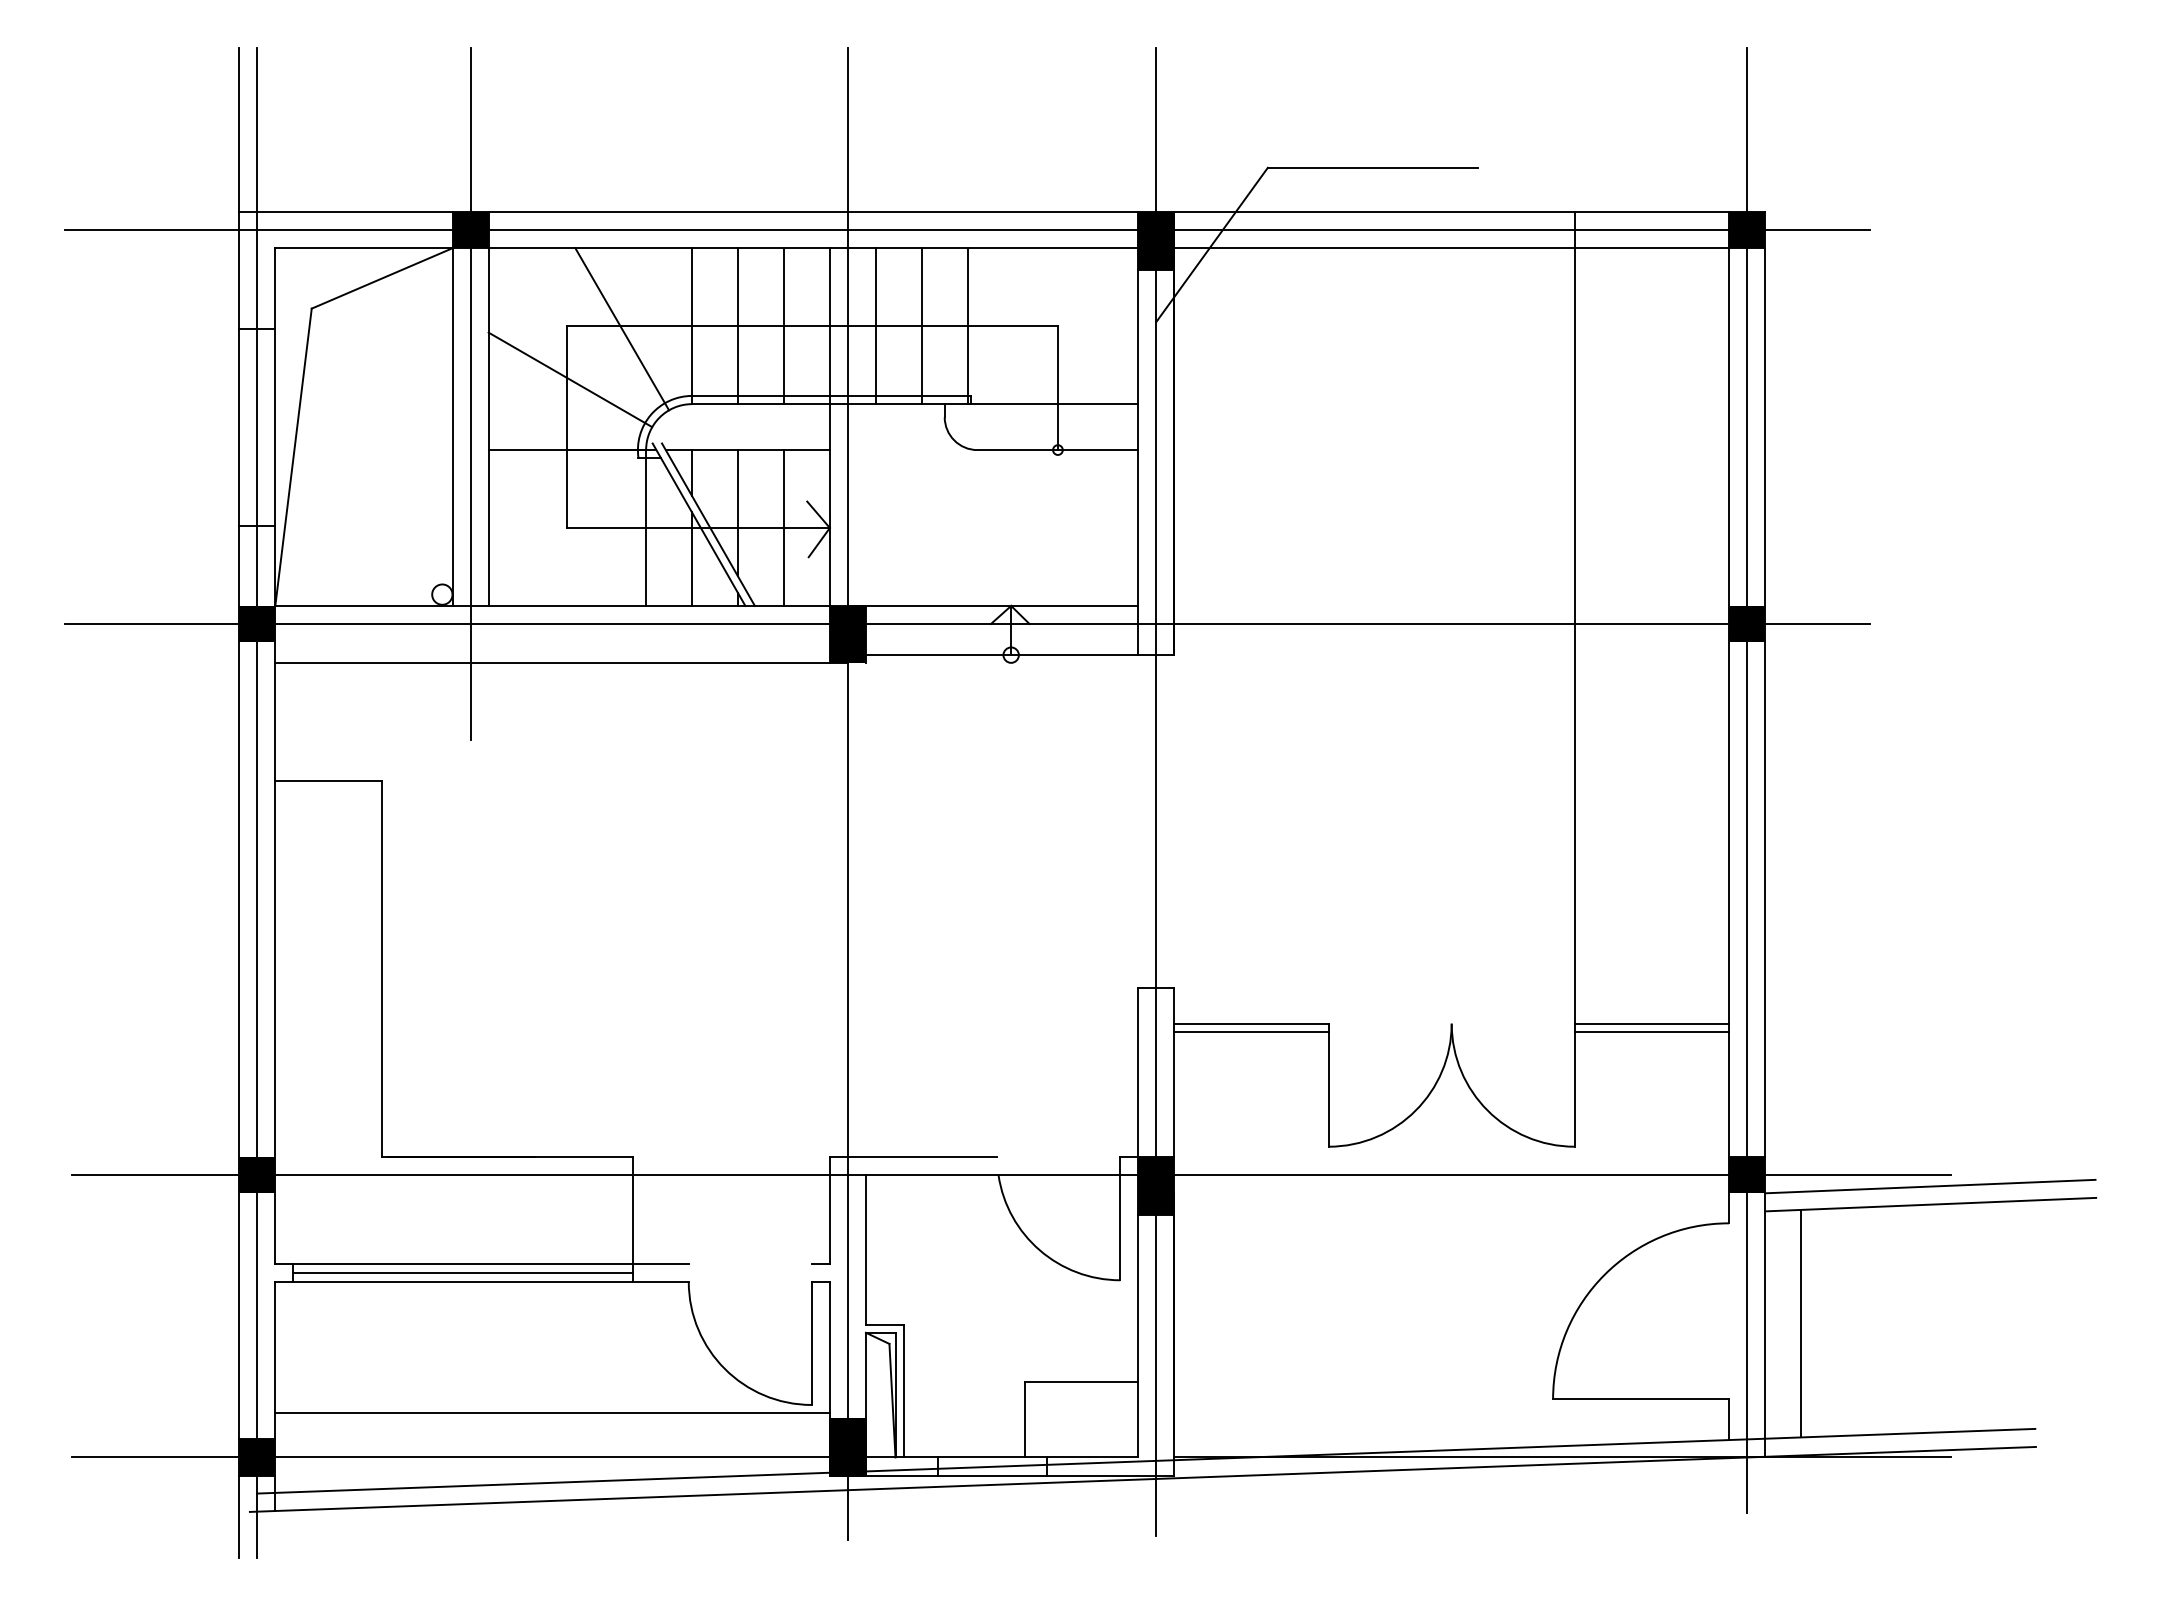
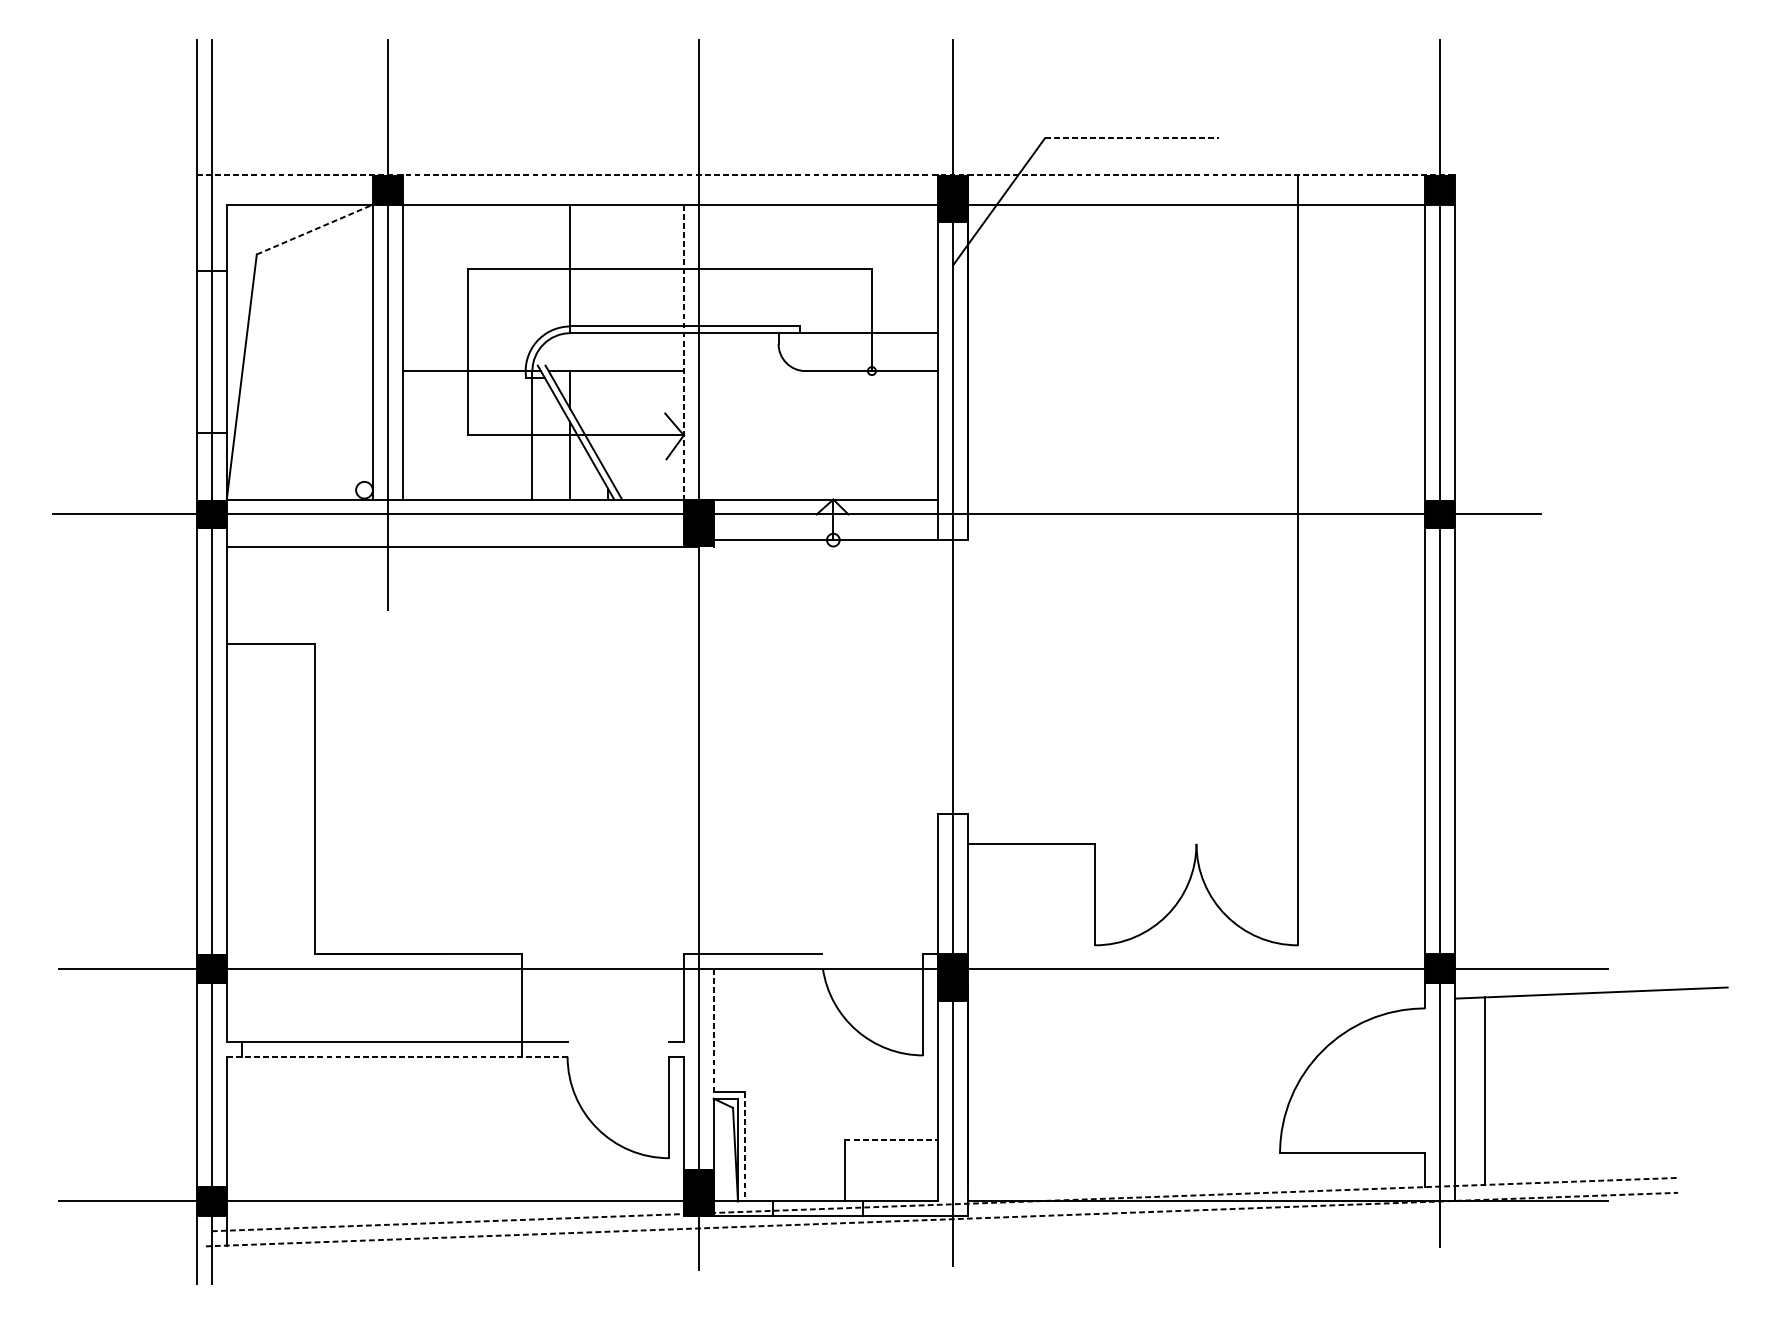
line: (1373, 167) -> (1132, 138), solid -> dashed
line: (1002, 212) -> (826, 175), solid -> dashed
line: (966, 230) -> (796, 190), removed
line: (382, 278) -> (315, 229), solid -> dashed
line: (738, 326) -> (608, 269), removed
line: (783, 326) -> (645, 269), removed
line: (875, 326) -> (721, 269), removed
line: (921, 326) -> (759, 269), removed
line: (967, 326) -> (797, 269), removed
line: (622, 329) -> (512, 271), removed
line: (570, 379) -> (470, 312), removed
line: (829, 427) -> (683, 352), solid -> dashed
line: (738, 513) -> (608, 423), removed
line: (783, 527) -> (645, 434), removed
line: (1651, 1023) -> (1361, 843), removed
line: (1251, 1031) -> (1031, 850), removed
line: (1651, 1031) -> (1361, 850), removed
line: (1930, 1186) -> (1591, 978), removed
line: (865, 1249) -> (713, 1030), solid -> dashed
line: (463, 1272) -> (381, 1049), removed
line: (482, 1281) -> (397, 1056), solid -> dashed
line: (1081, 1382) -> (891, 1139), solid -> dashed
line: (903, 1391) -> (744, 1147), solid -> dashed
line: (552, 1413) -> (455, 1165), removed
line: (1146, 1461) -> (944, 1204), solid -> dashed
line: (1142, 1479) -> (941, 1219), solid -> dashed

